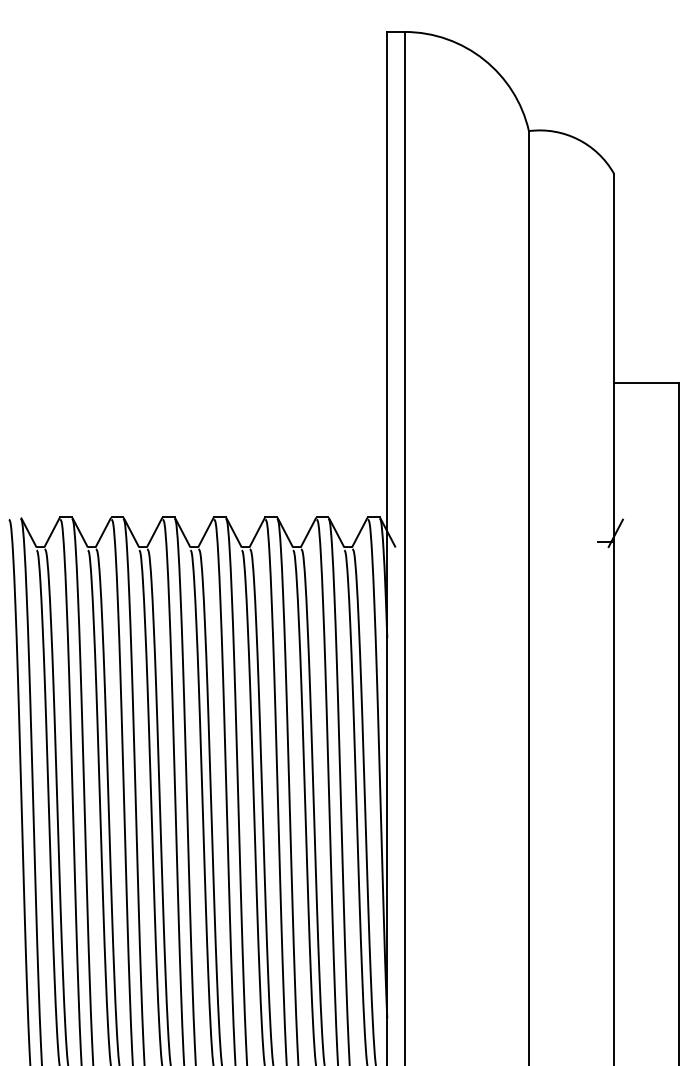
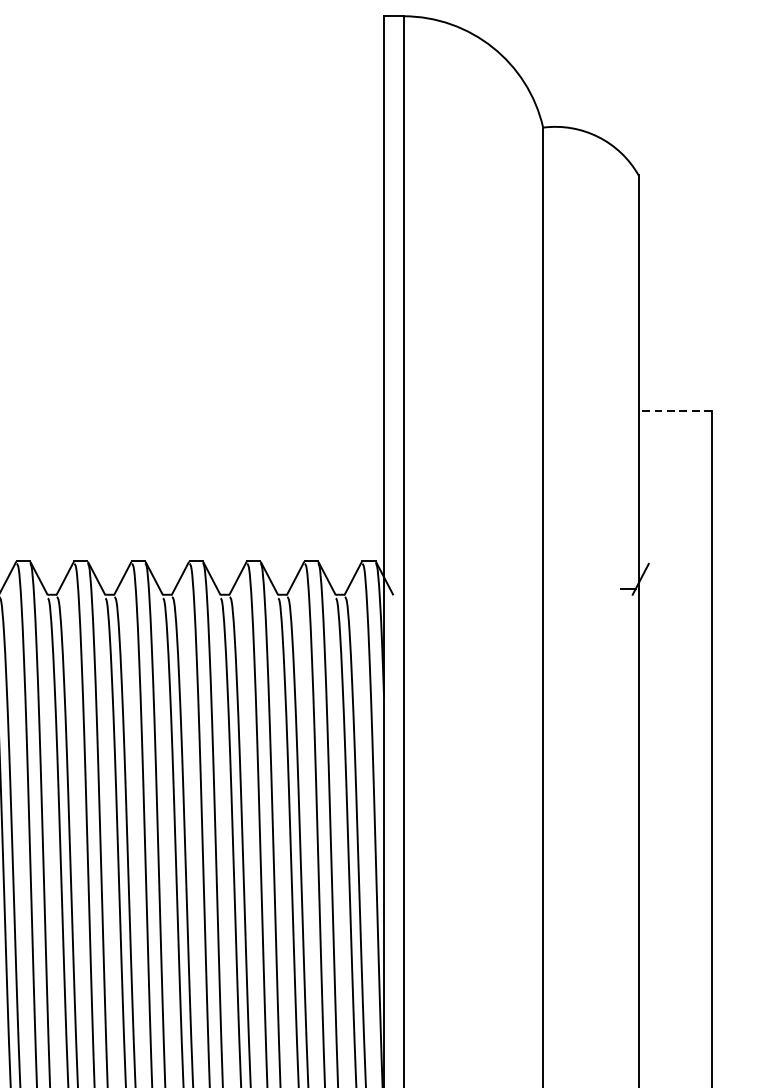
line: (646, 383) -> (675, 411), solid -> dashed

